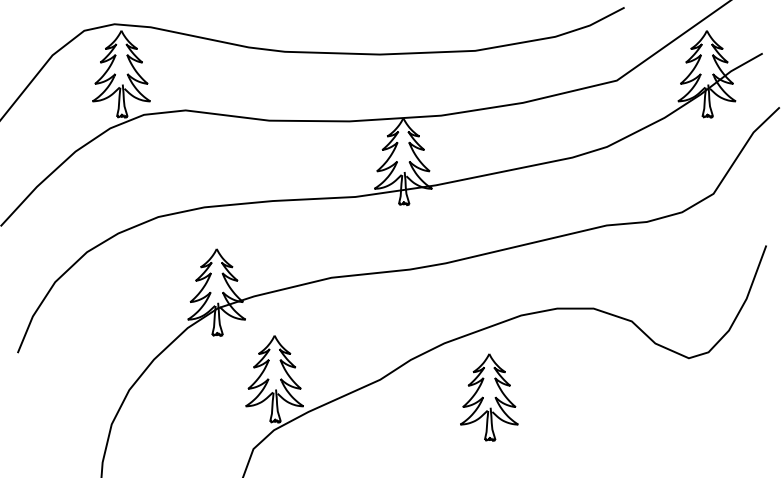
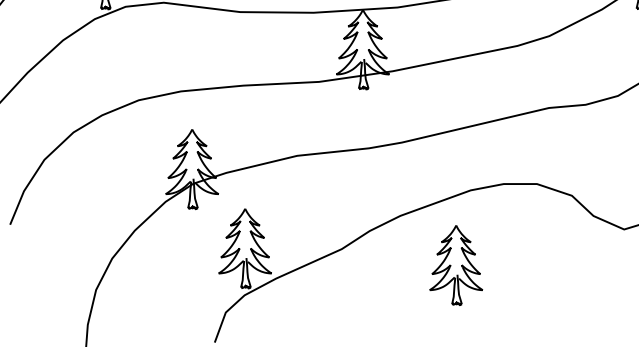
part: (489, 397) -> (456, 265), moved

